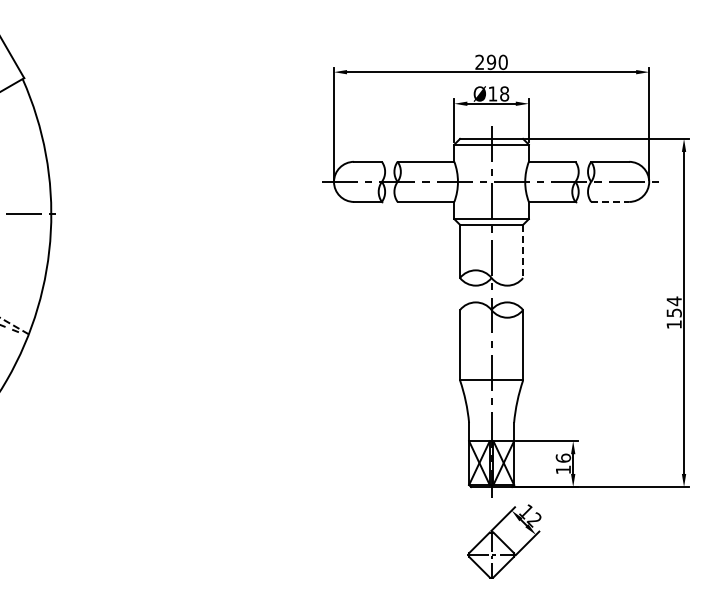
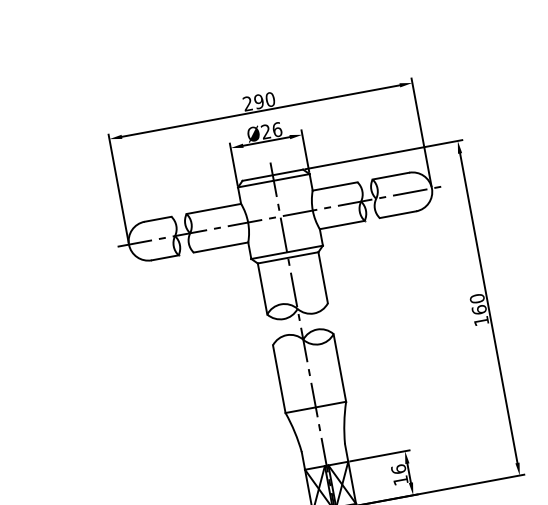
text: (498, 93) -> (271, 130), Ø18 -> Ø26
line: (610, 201) -> (398, 214), dashed -> solid
line: (523, 251) -> (323, 277), dashed -> solid
text: (673, 306) -> (477, 303), 154 -> 160

